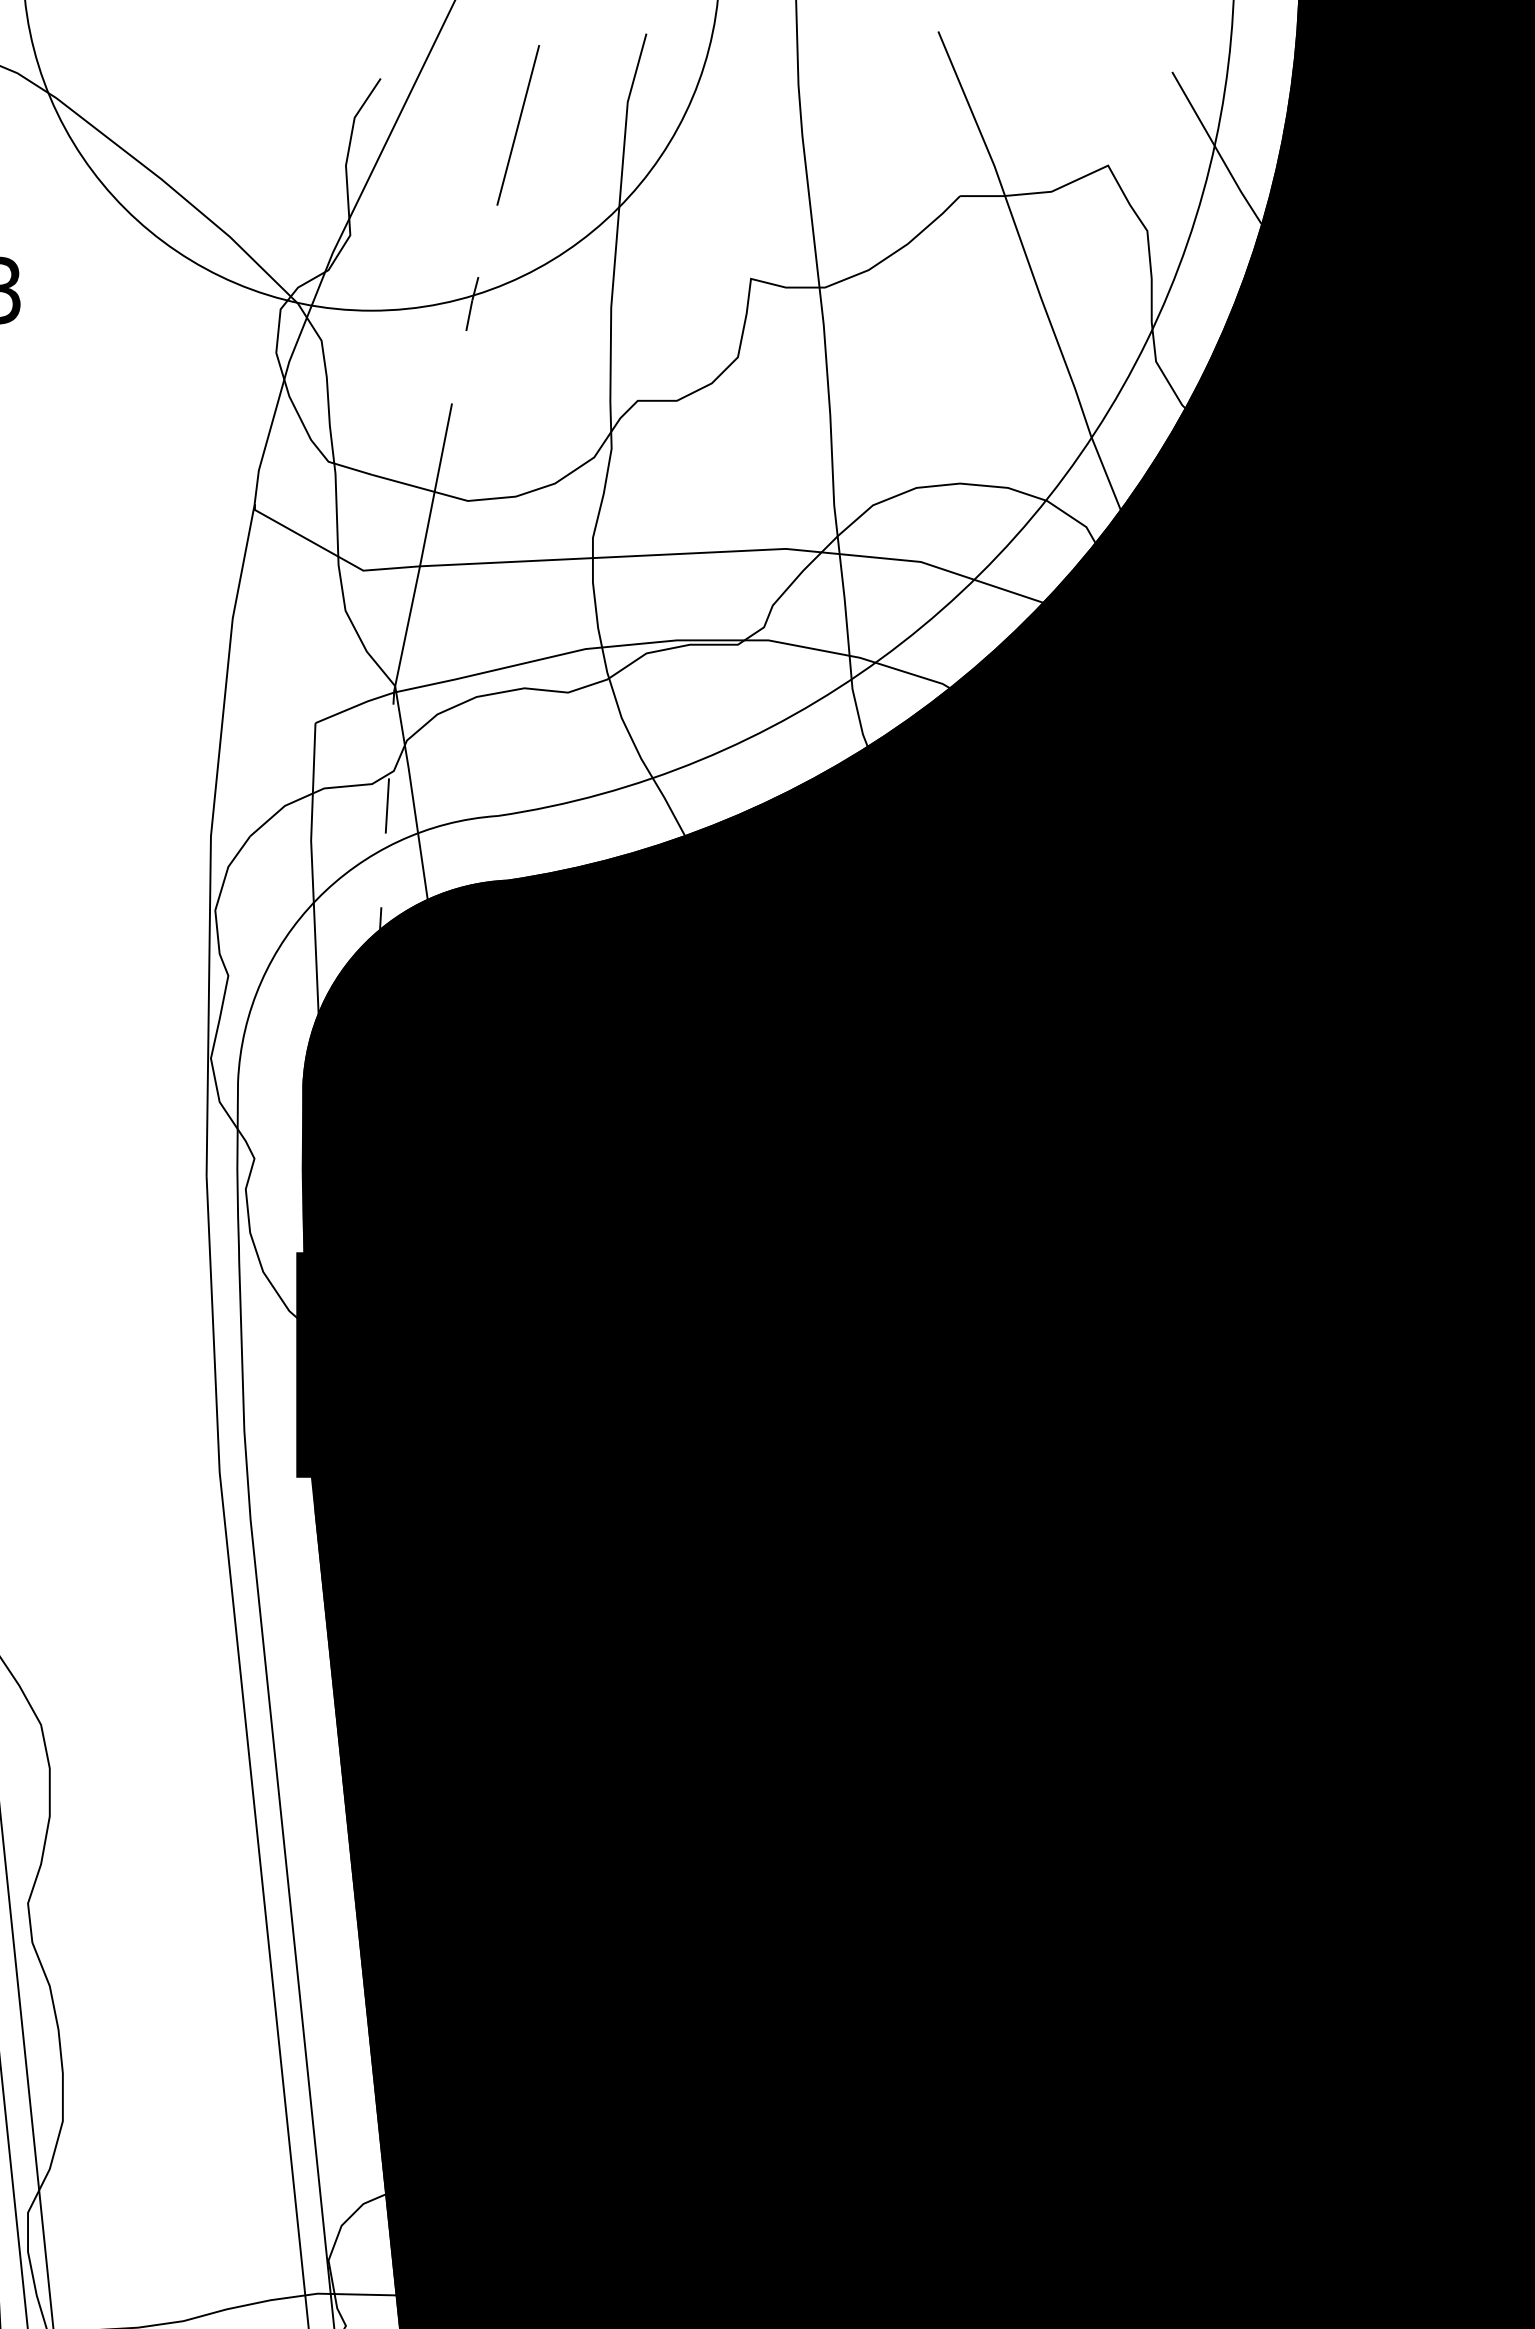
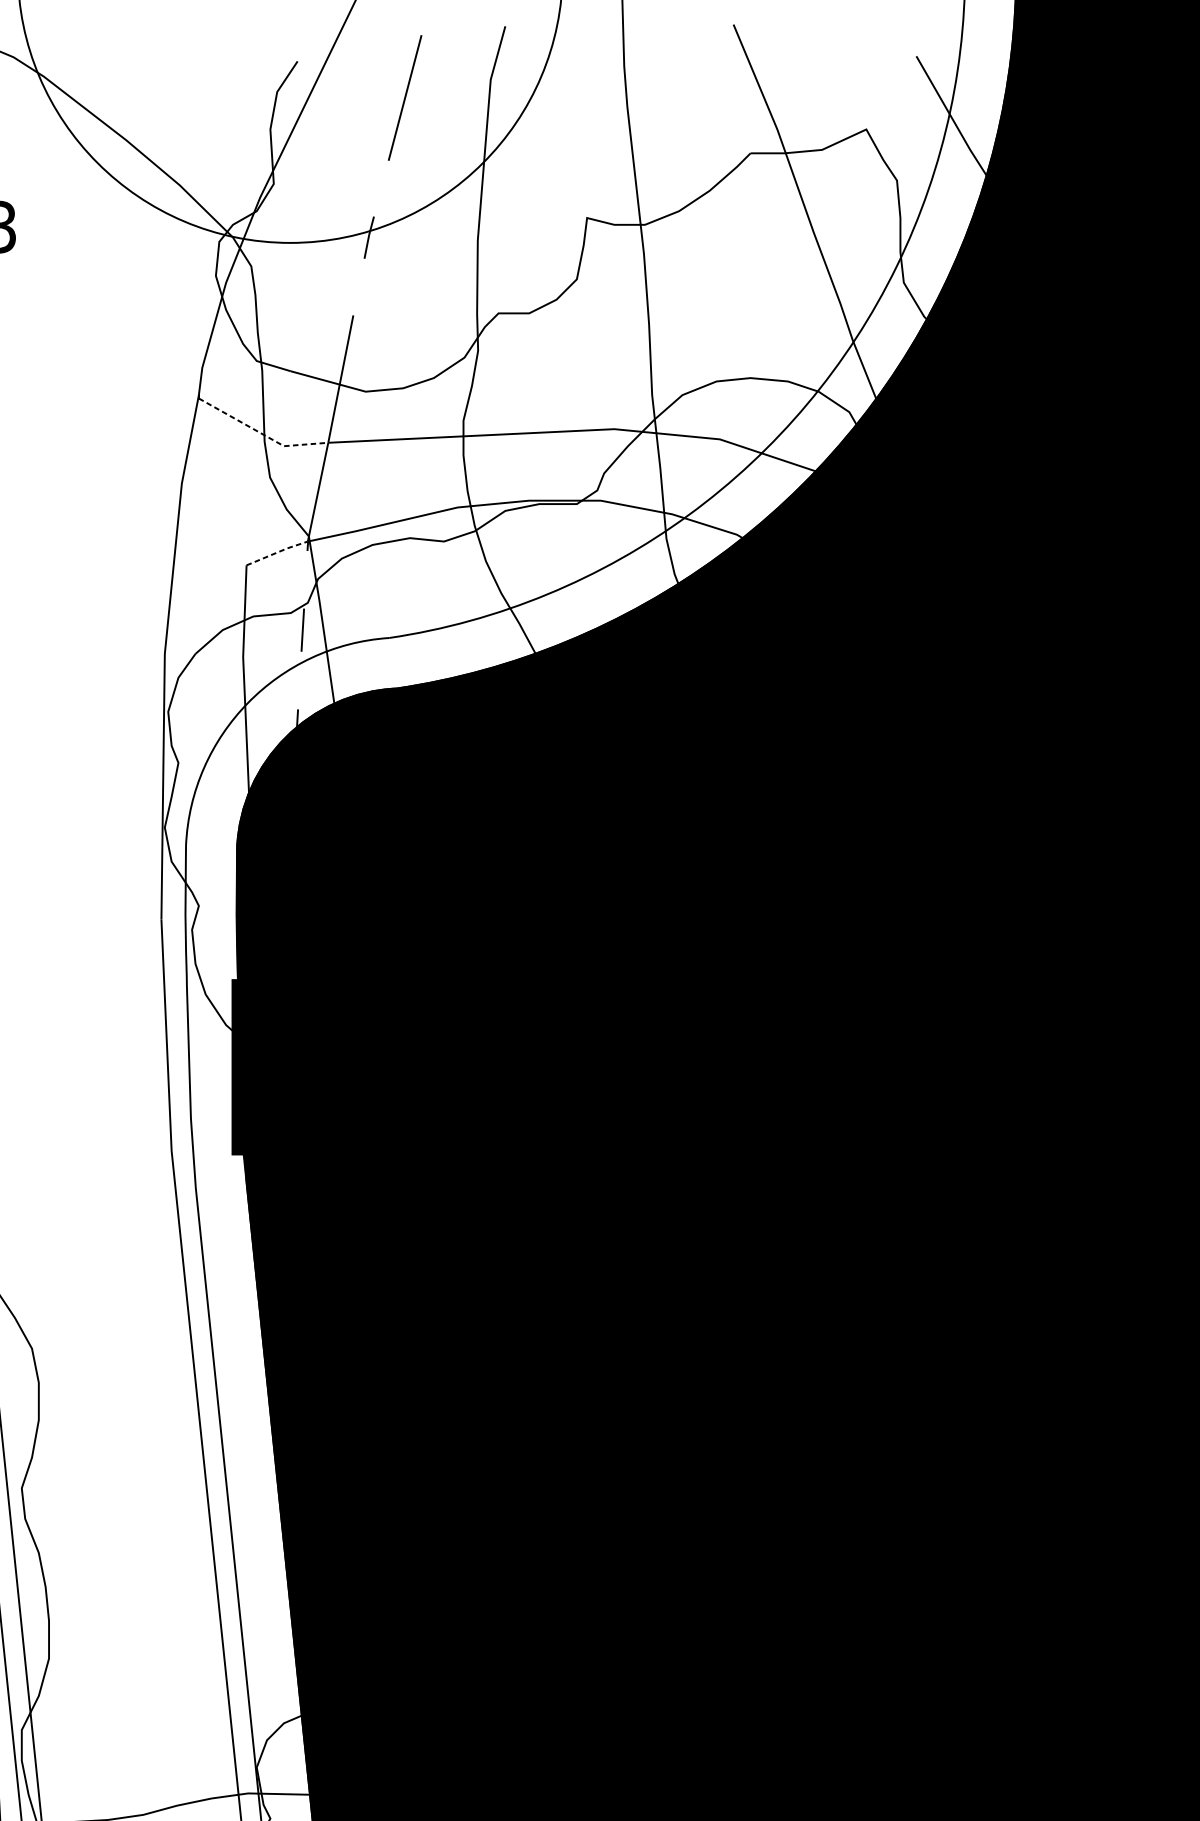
line: (334, 554) -> (261, 433), solid -> dashed
line: (354, 706) -> (277, 552), solid -> dashed

